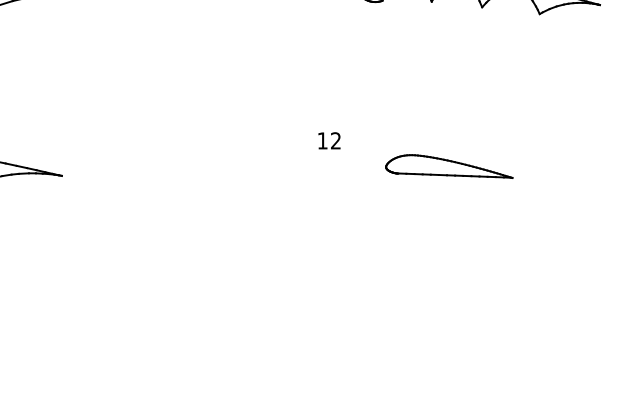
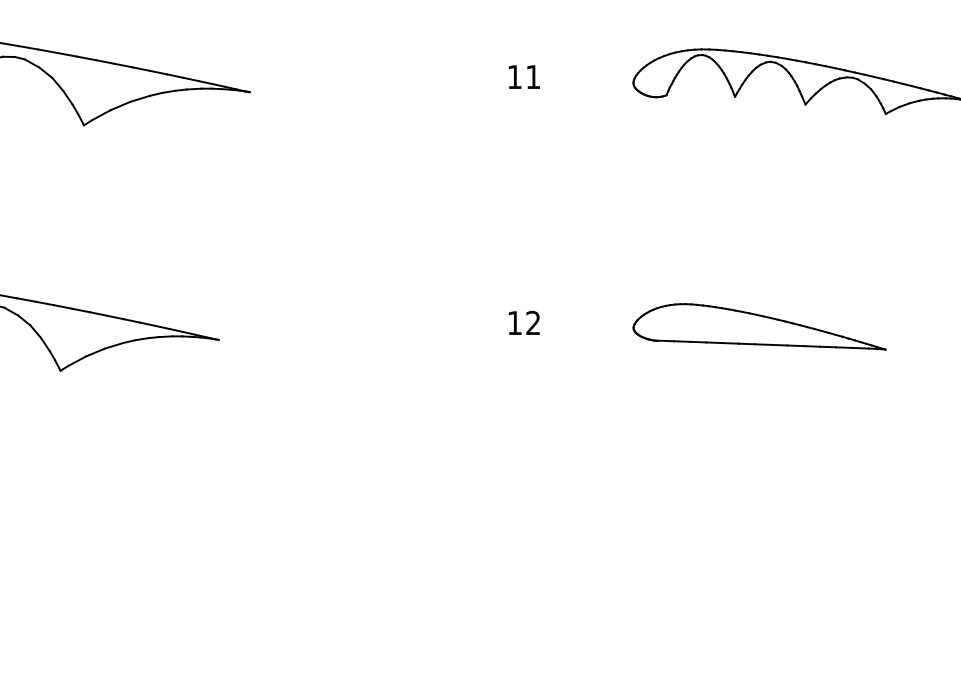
text: (328, 140) -> (523, 322), moved
part: (449, 166) -> (759, 326), size x1.43

